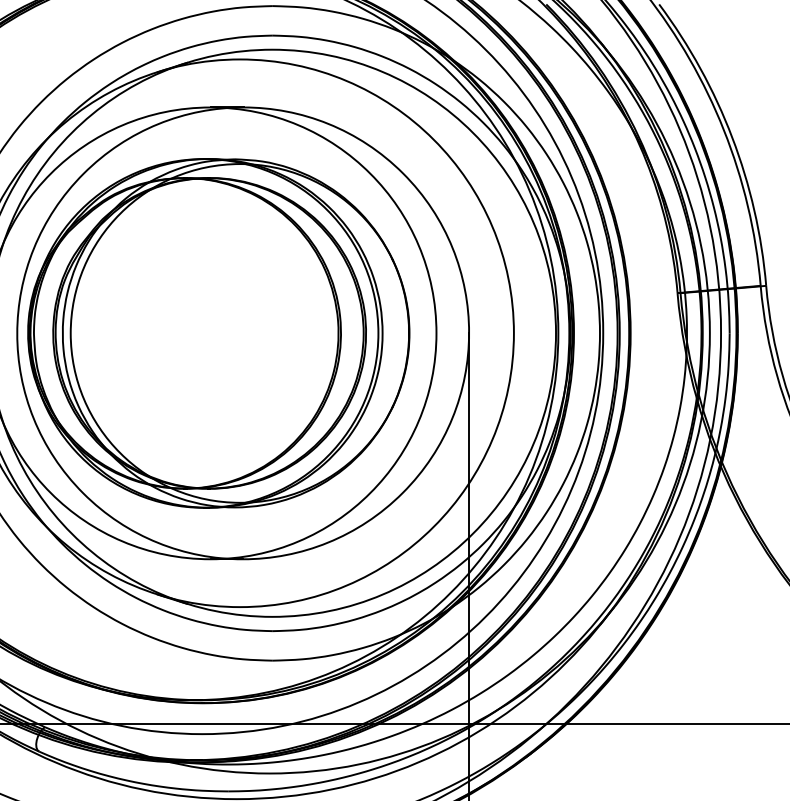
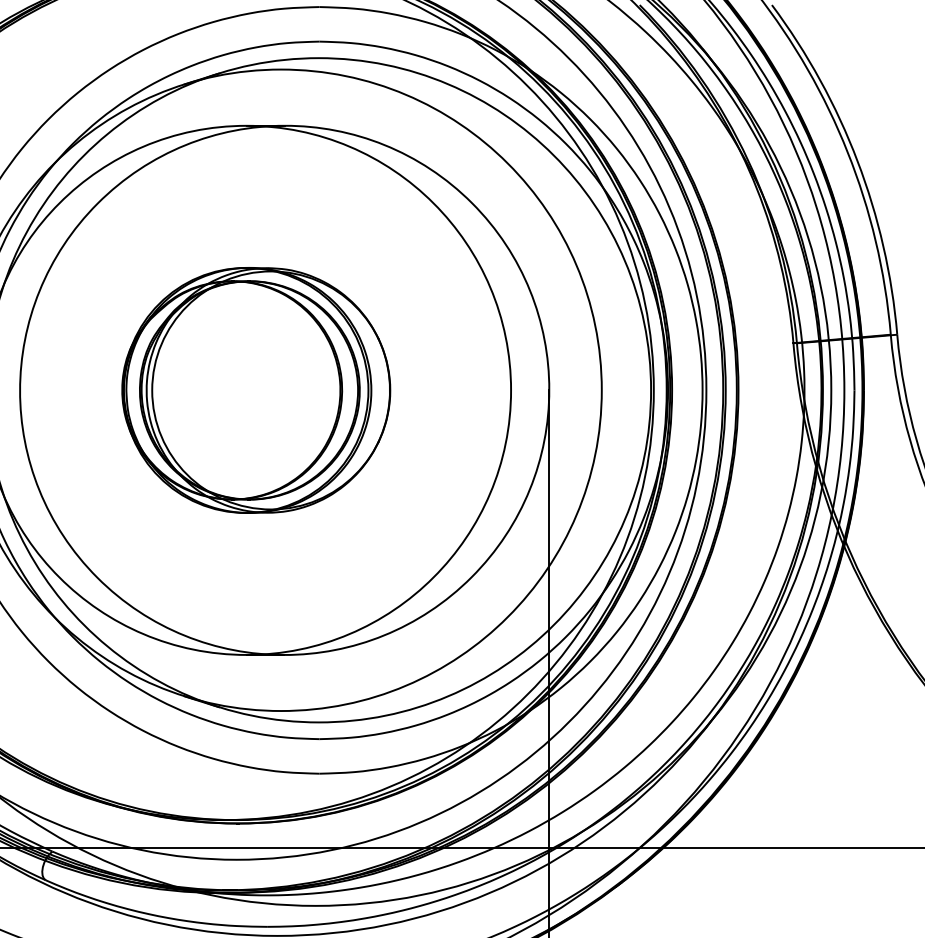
part: (219, 333) -> (256, 390), size x0.6

